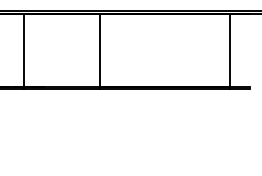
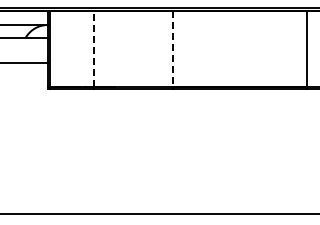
line: (24, 50) -> (94, 48), solid -> dashed
line: (99, 50) -> (172, 48), solid -> dashed

